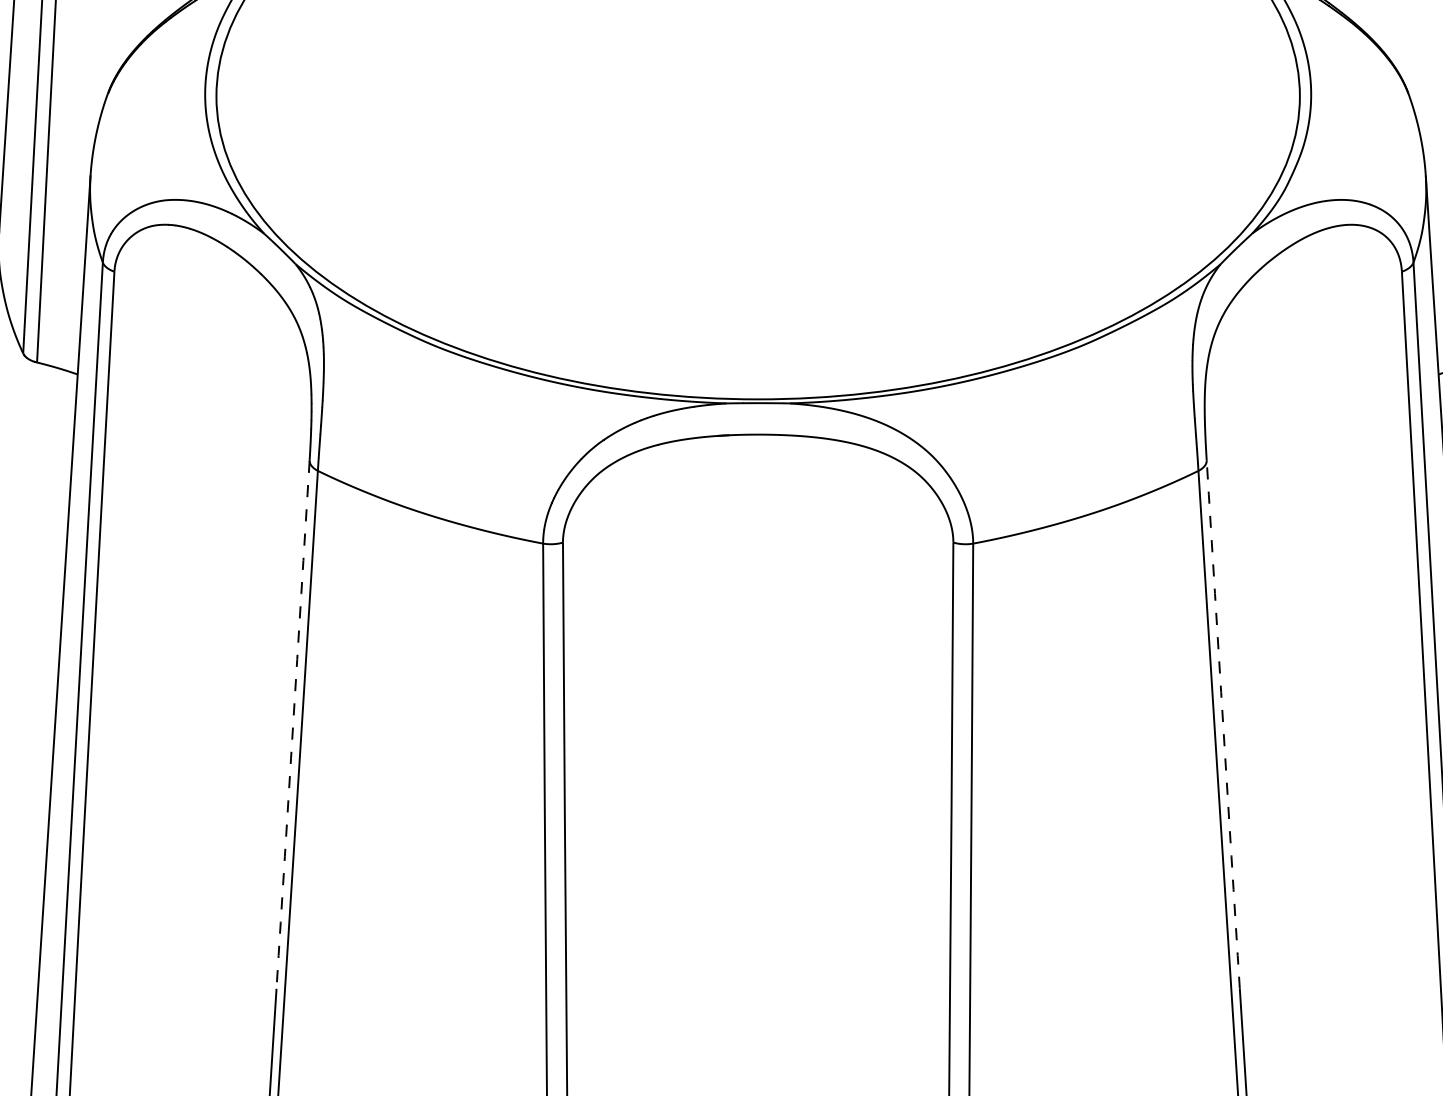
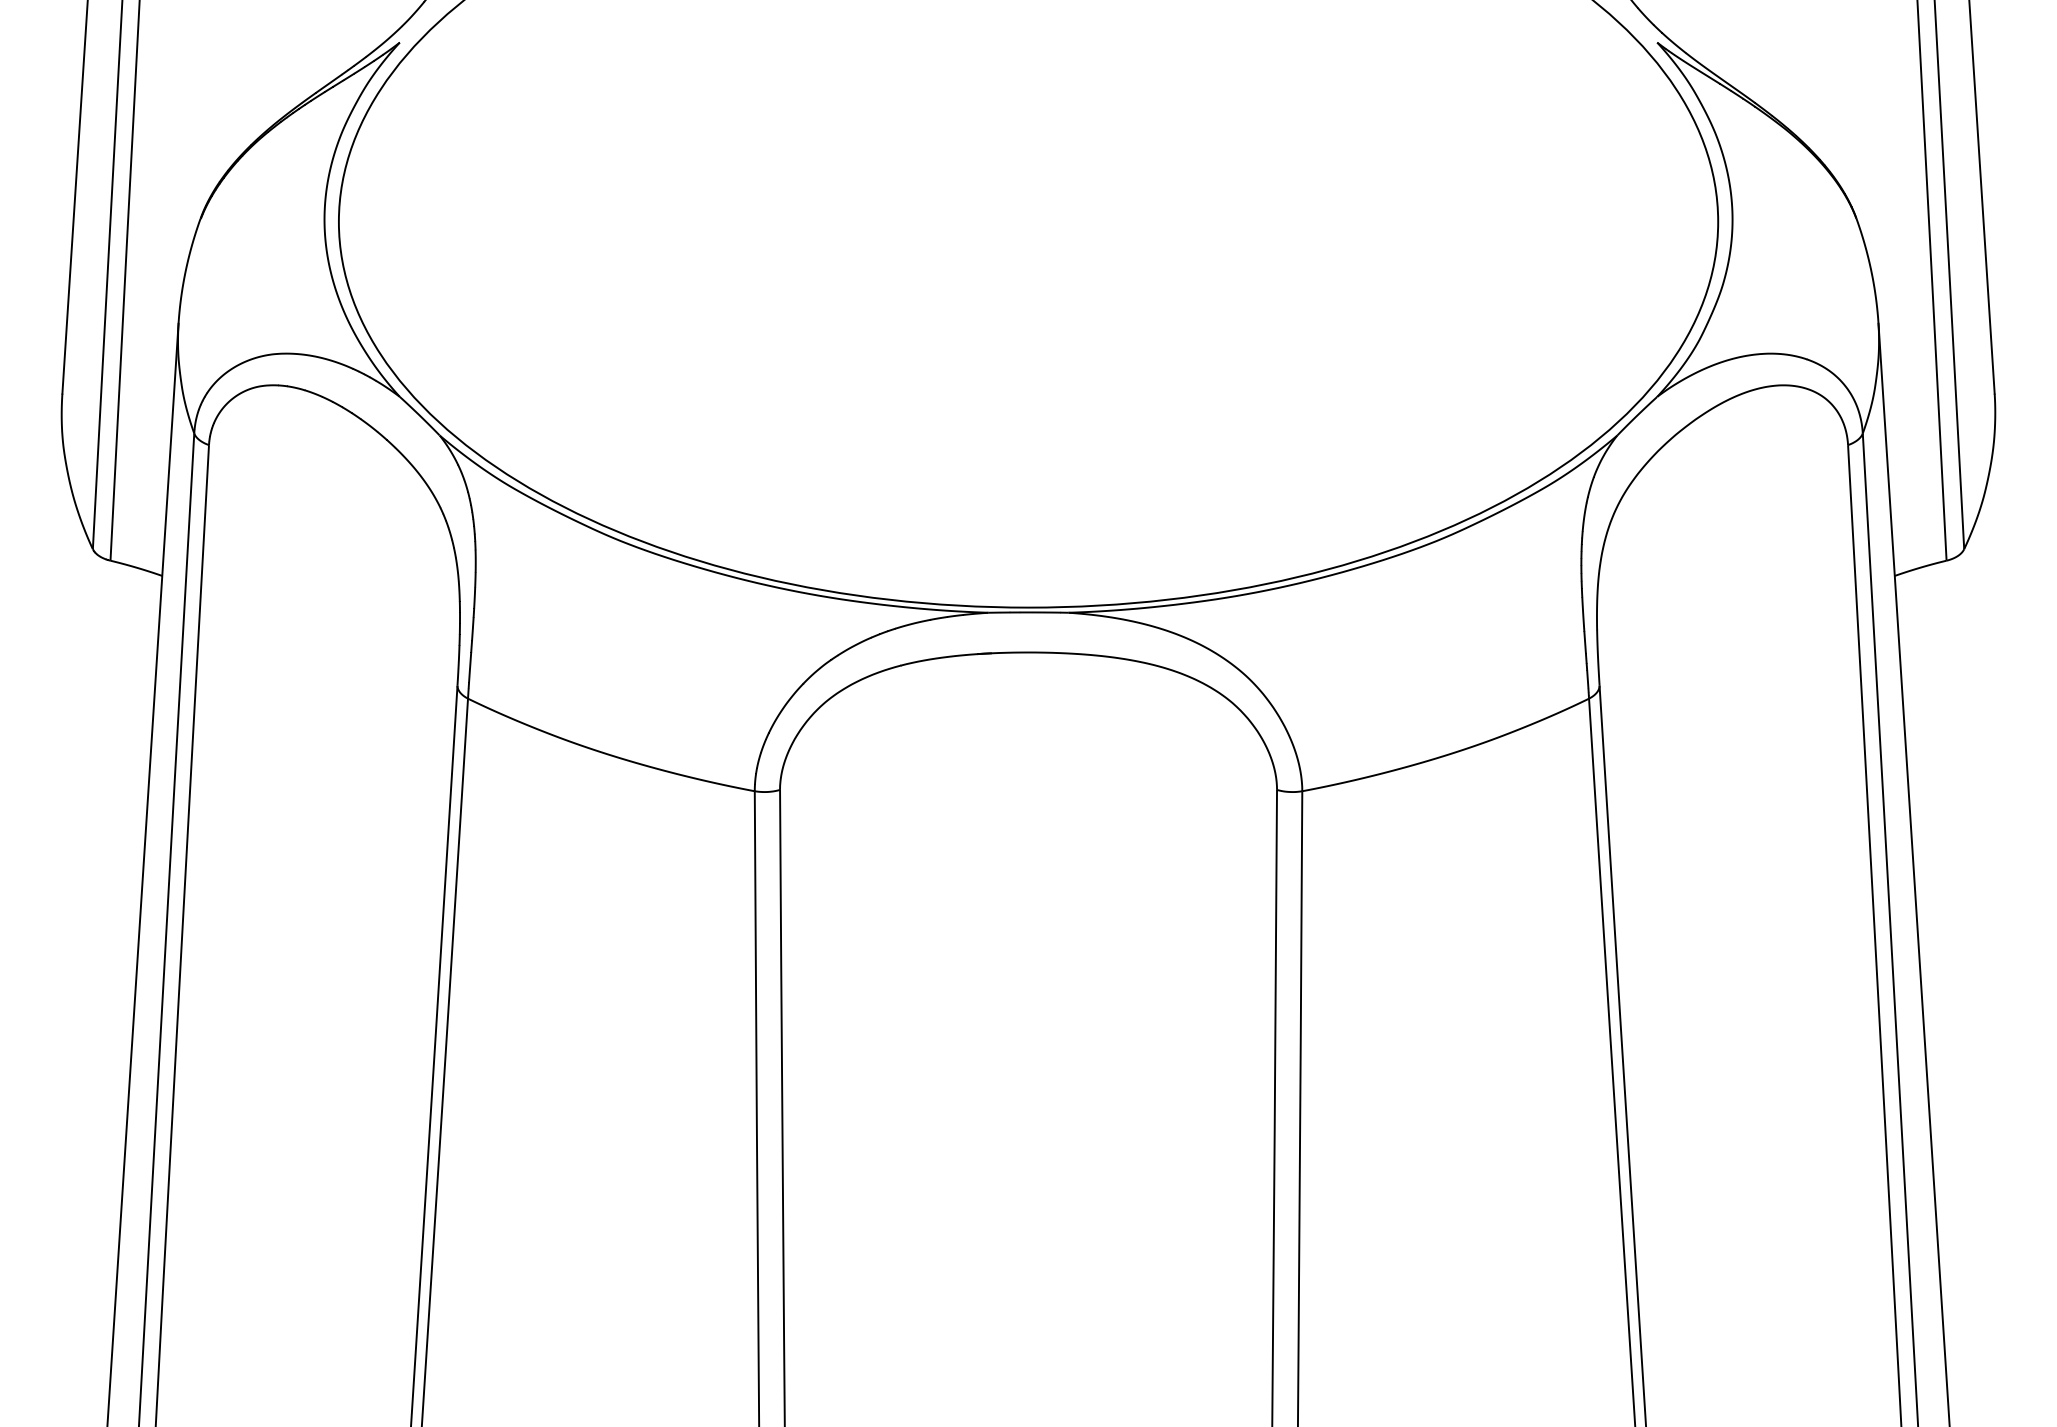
line: (293, 725) -> (436, 1022), dashed -> solid
line: (1223, 725) -> (1620, 1022), dashed -> solid

